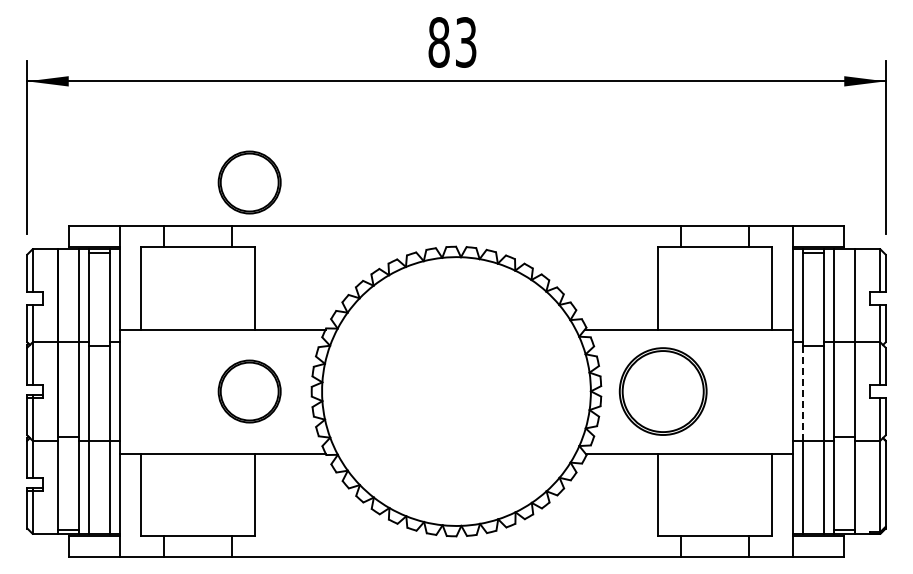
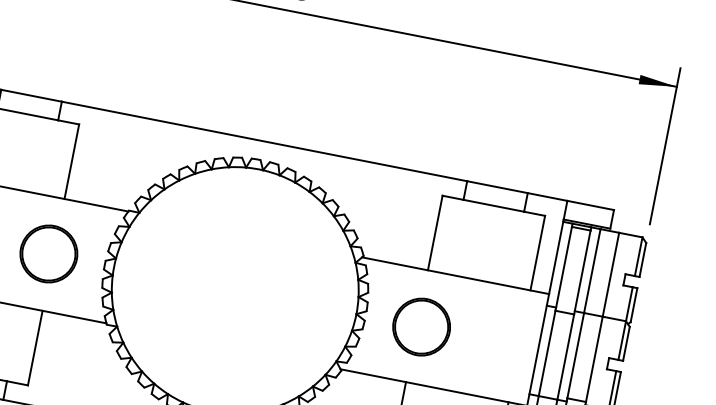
part: (249, 182) -> (85, 65), removed
part: (663, 391) -> (421, 327), size x0.71
line: (802, 392) -> (546, 352), dashed -> solid

